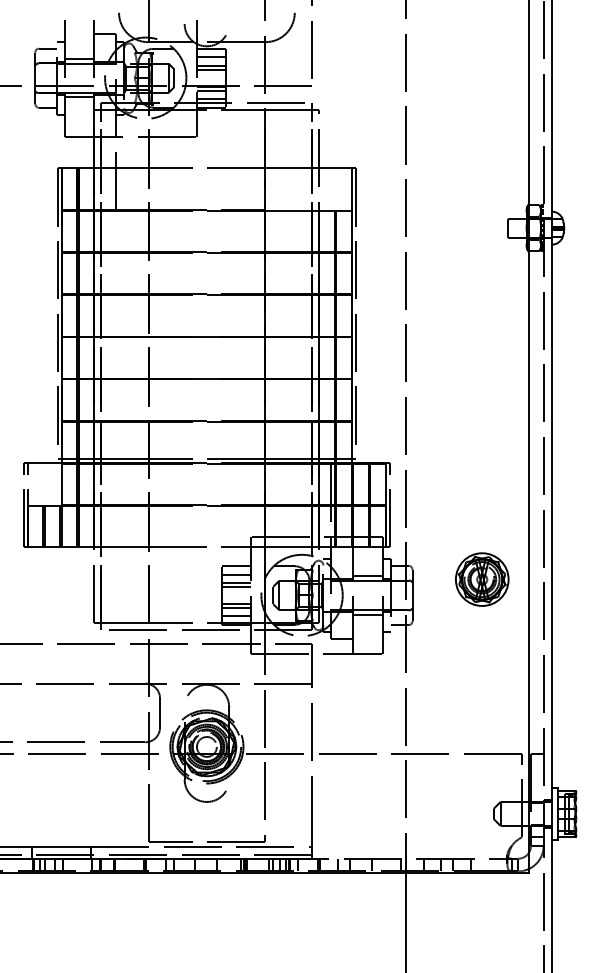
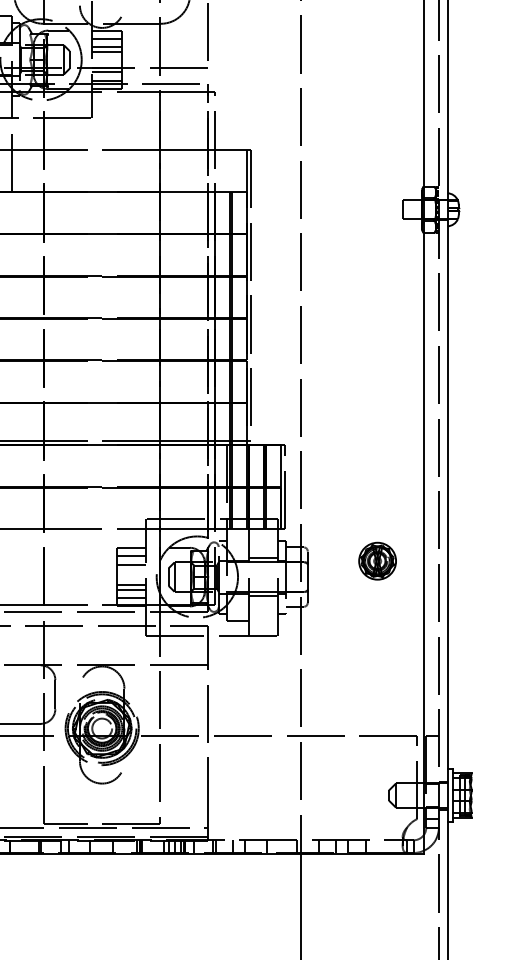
part: (482, 579) -> (377, 561), size x0.7
line: (235, 587) -> (130, 569), removed

